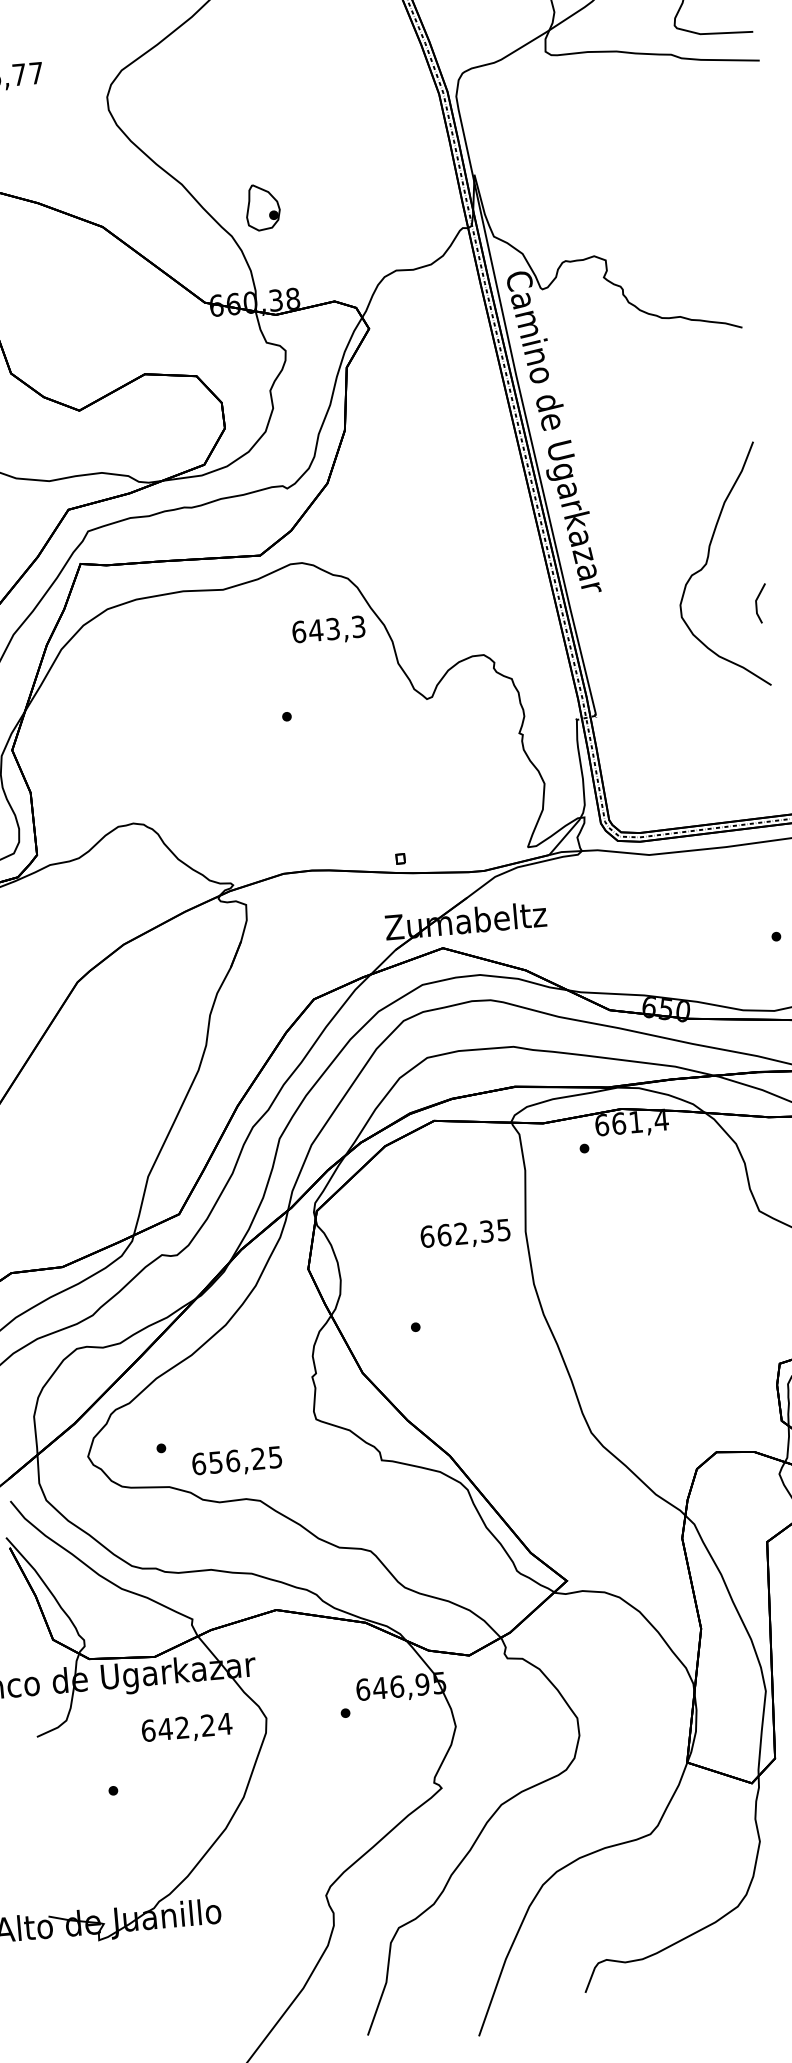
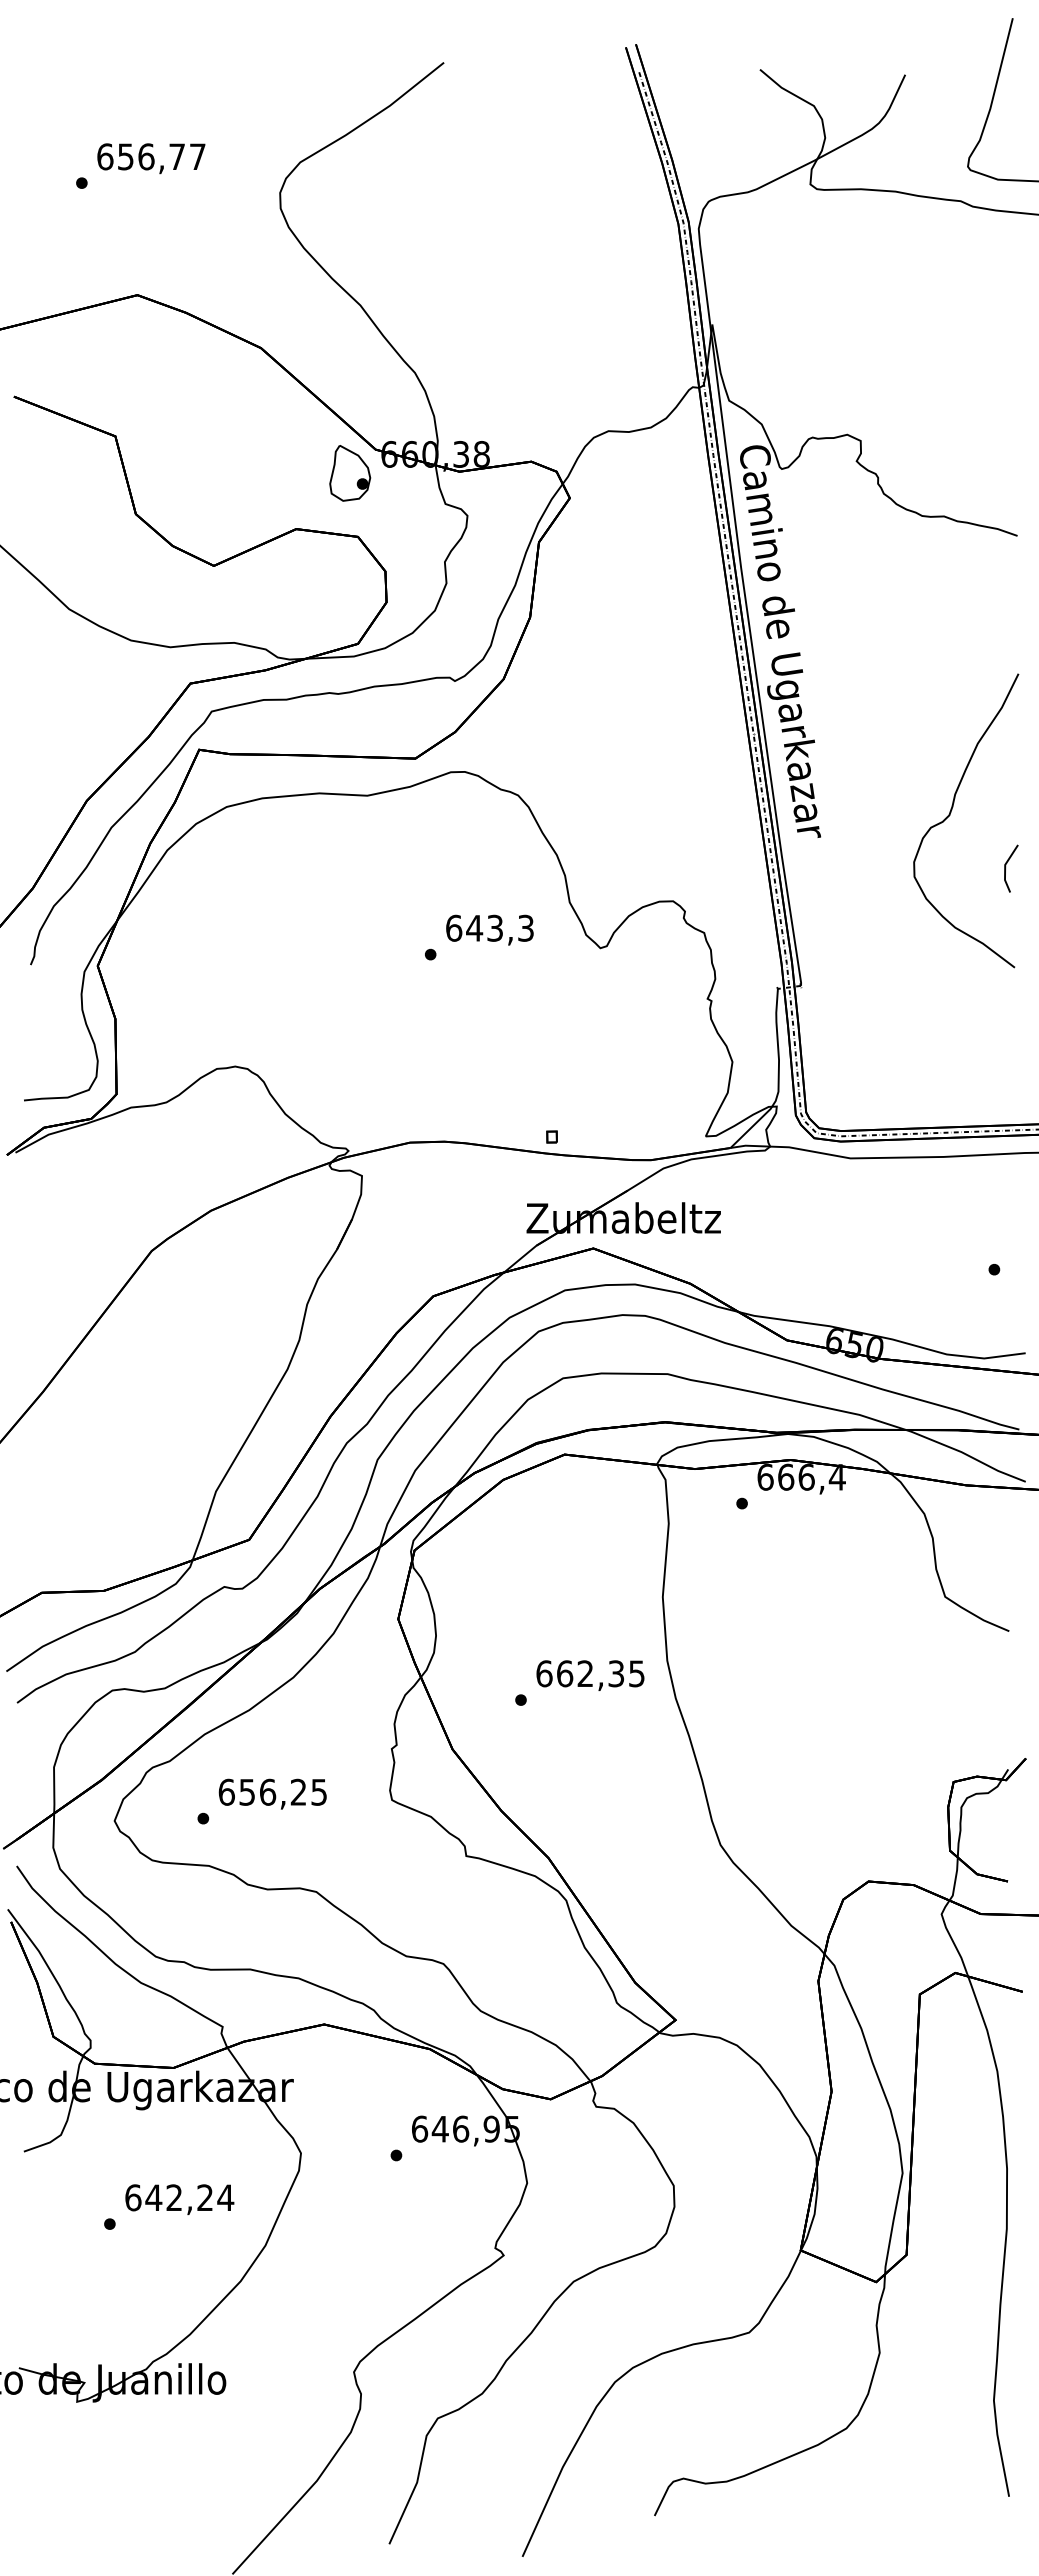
part: (263, 207) -> (350, 473), moved
text: (328, 630) -> (489, 929), moved
text: (635, 1121) -> (806, 1476), 661,4 -> 666,4
text: (465, 1234) -> (590, 1675), moved
text: (236, 1461) -> (272, 1793), moved
text: (186, 1728) -> (179, 2199), moved

